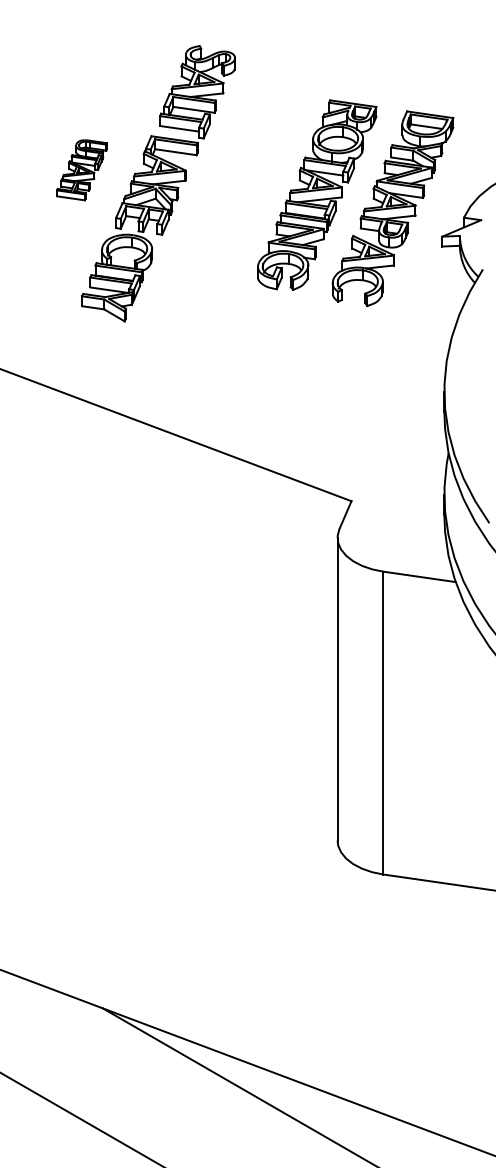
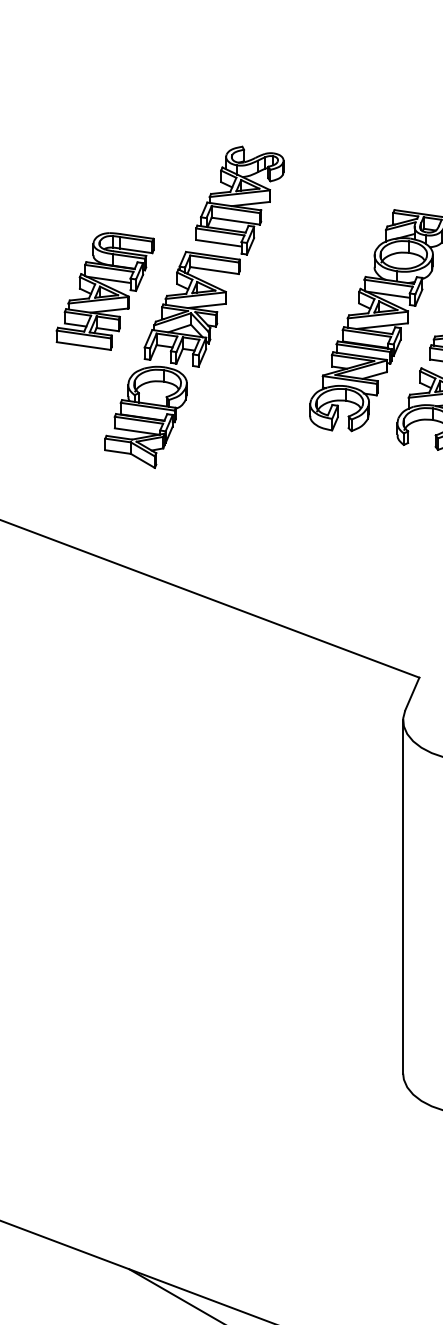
part: (81, 170) -> (104, 291), size x1.67

